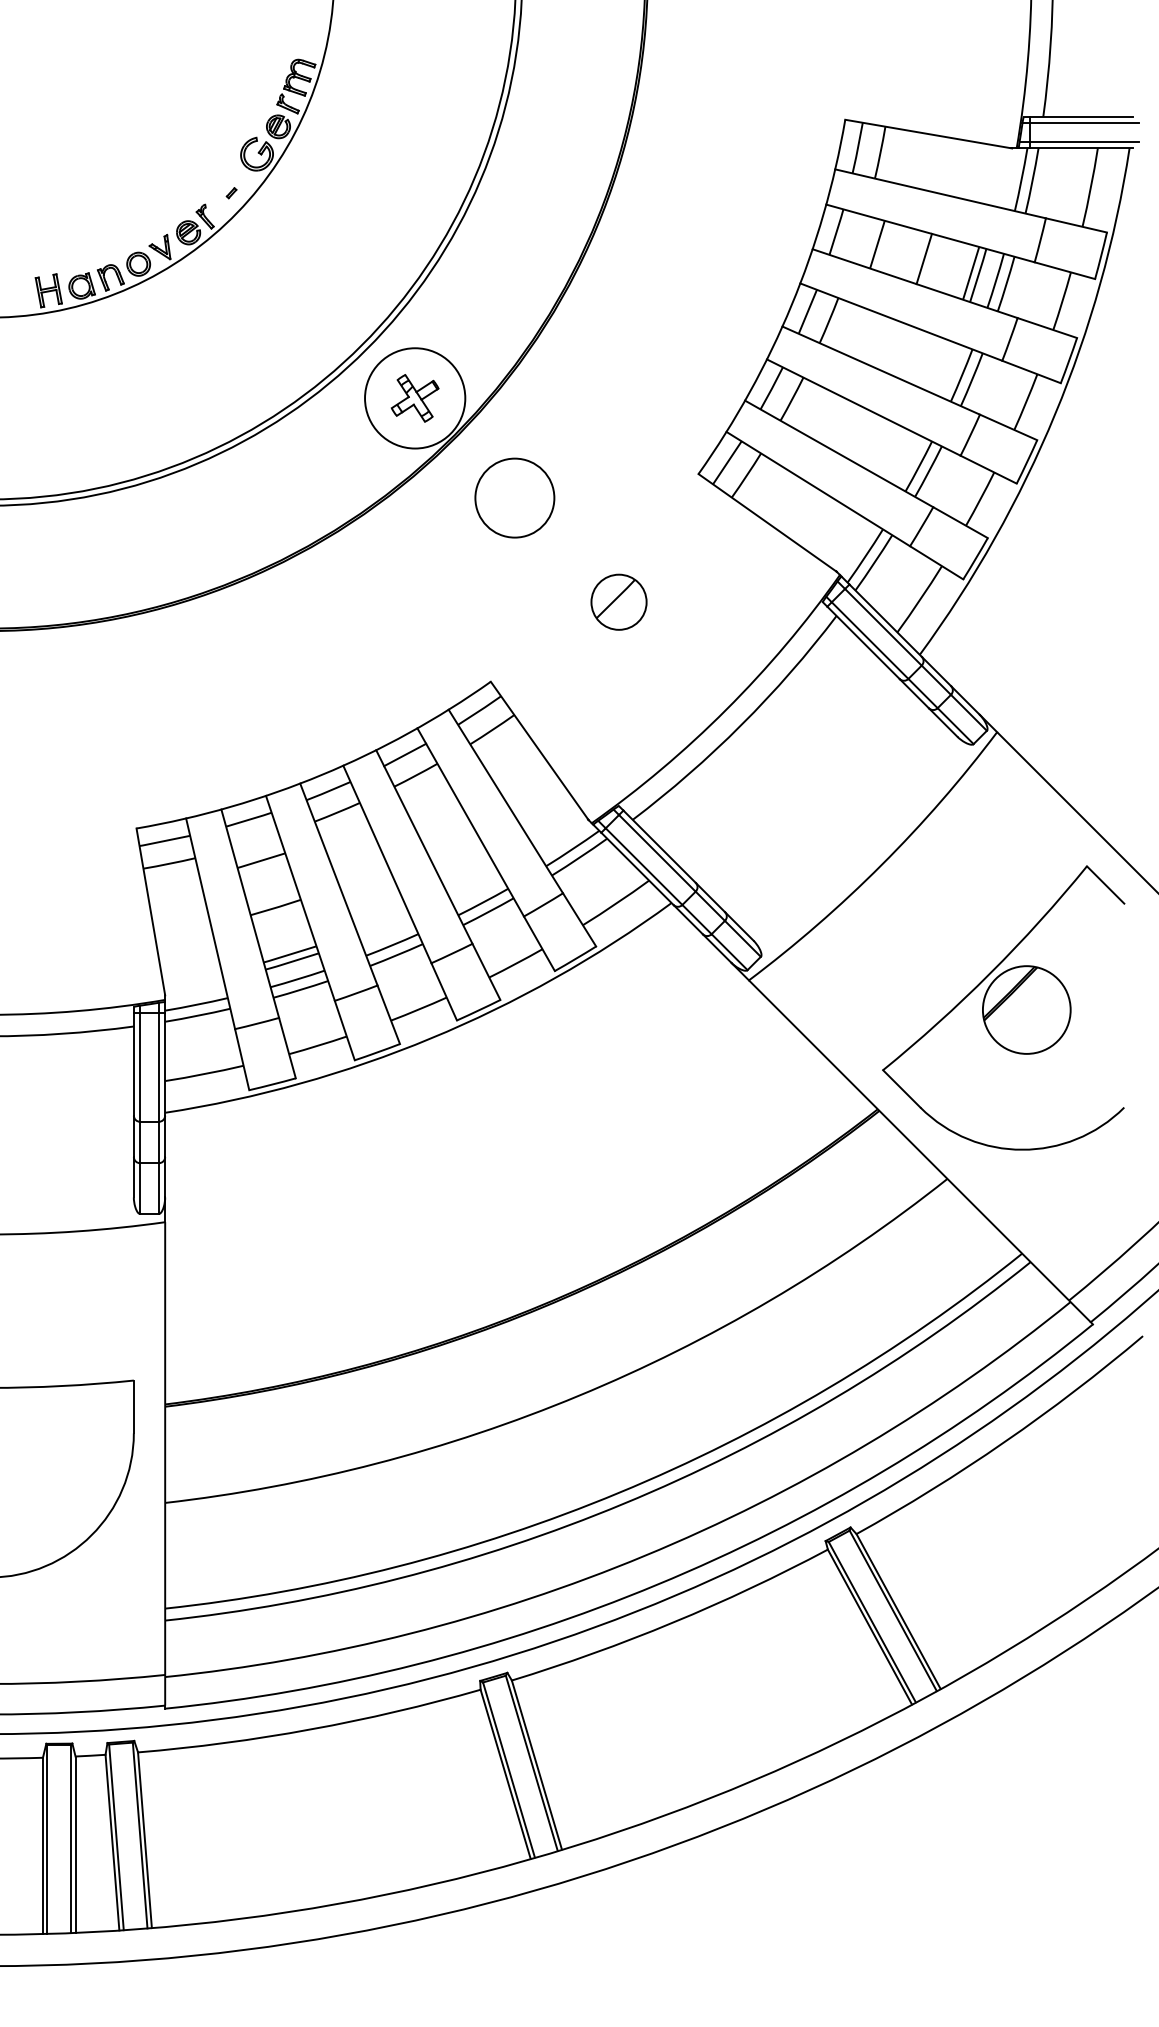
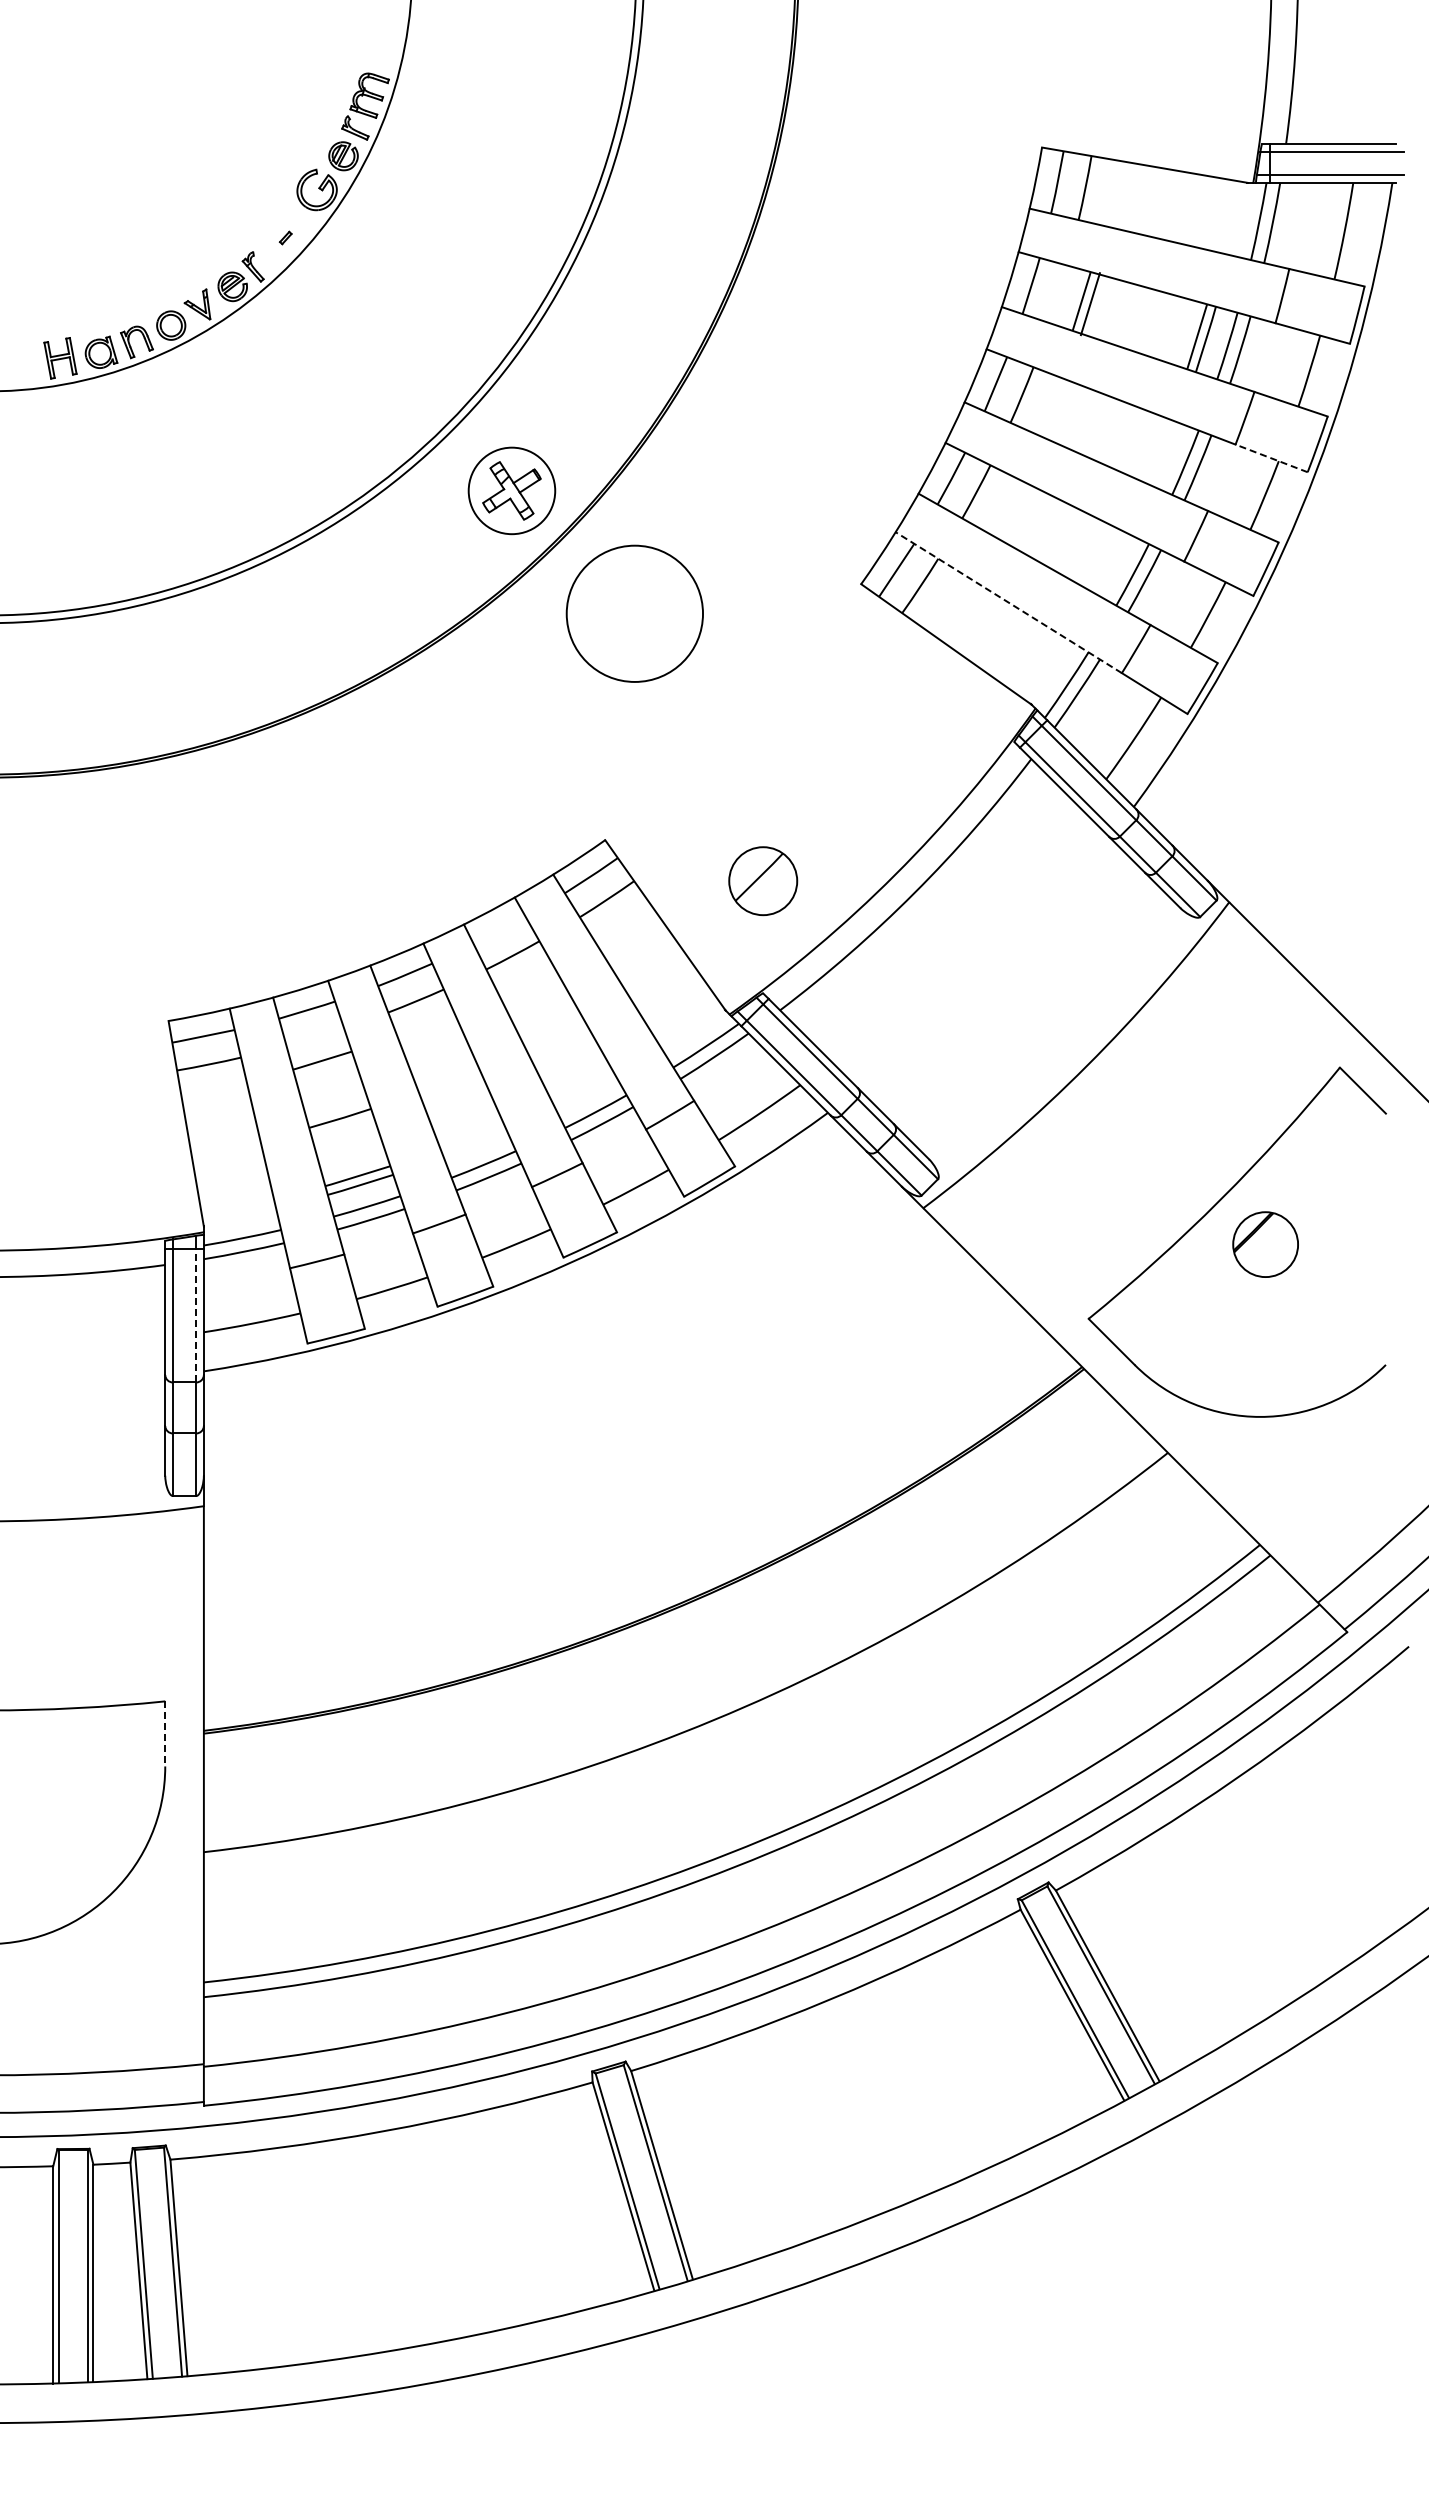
line: (923, 259) -> (1089, 304), moved
line: (1031, 372) -> (1271, 458), solid -> dashed
circle: (414, 398) -> (511, 490), size x0.7
line: (818, 488) -> (1008, 602), solid -> dashed
circle: (514, 497) -> (634, 613), size x1.4
part: (619, 602) -> (763, 881), moved
line: (405, 755) -> (499, 930), removed
part: (1026, 1009) -> (1265, 1244), size x0.6
line: (159, 1067) -> (196, 1315), solid -> dashed
line: (134, 1406) -> (165, 1733), solid -> dashed

